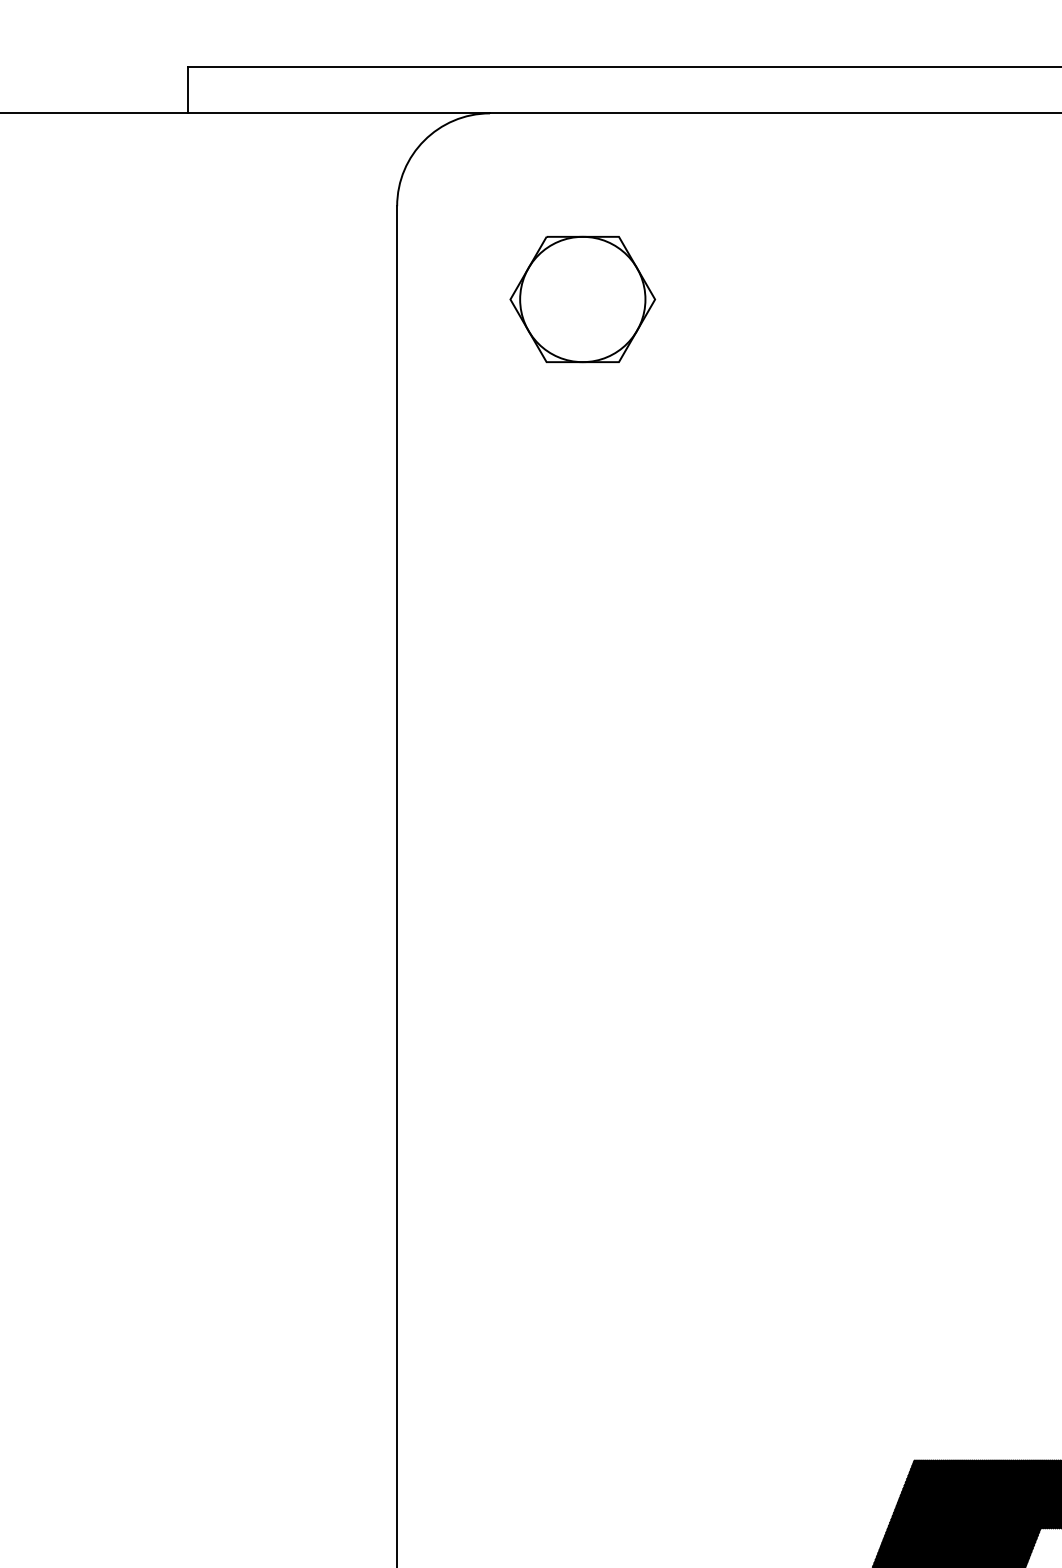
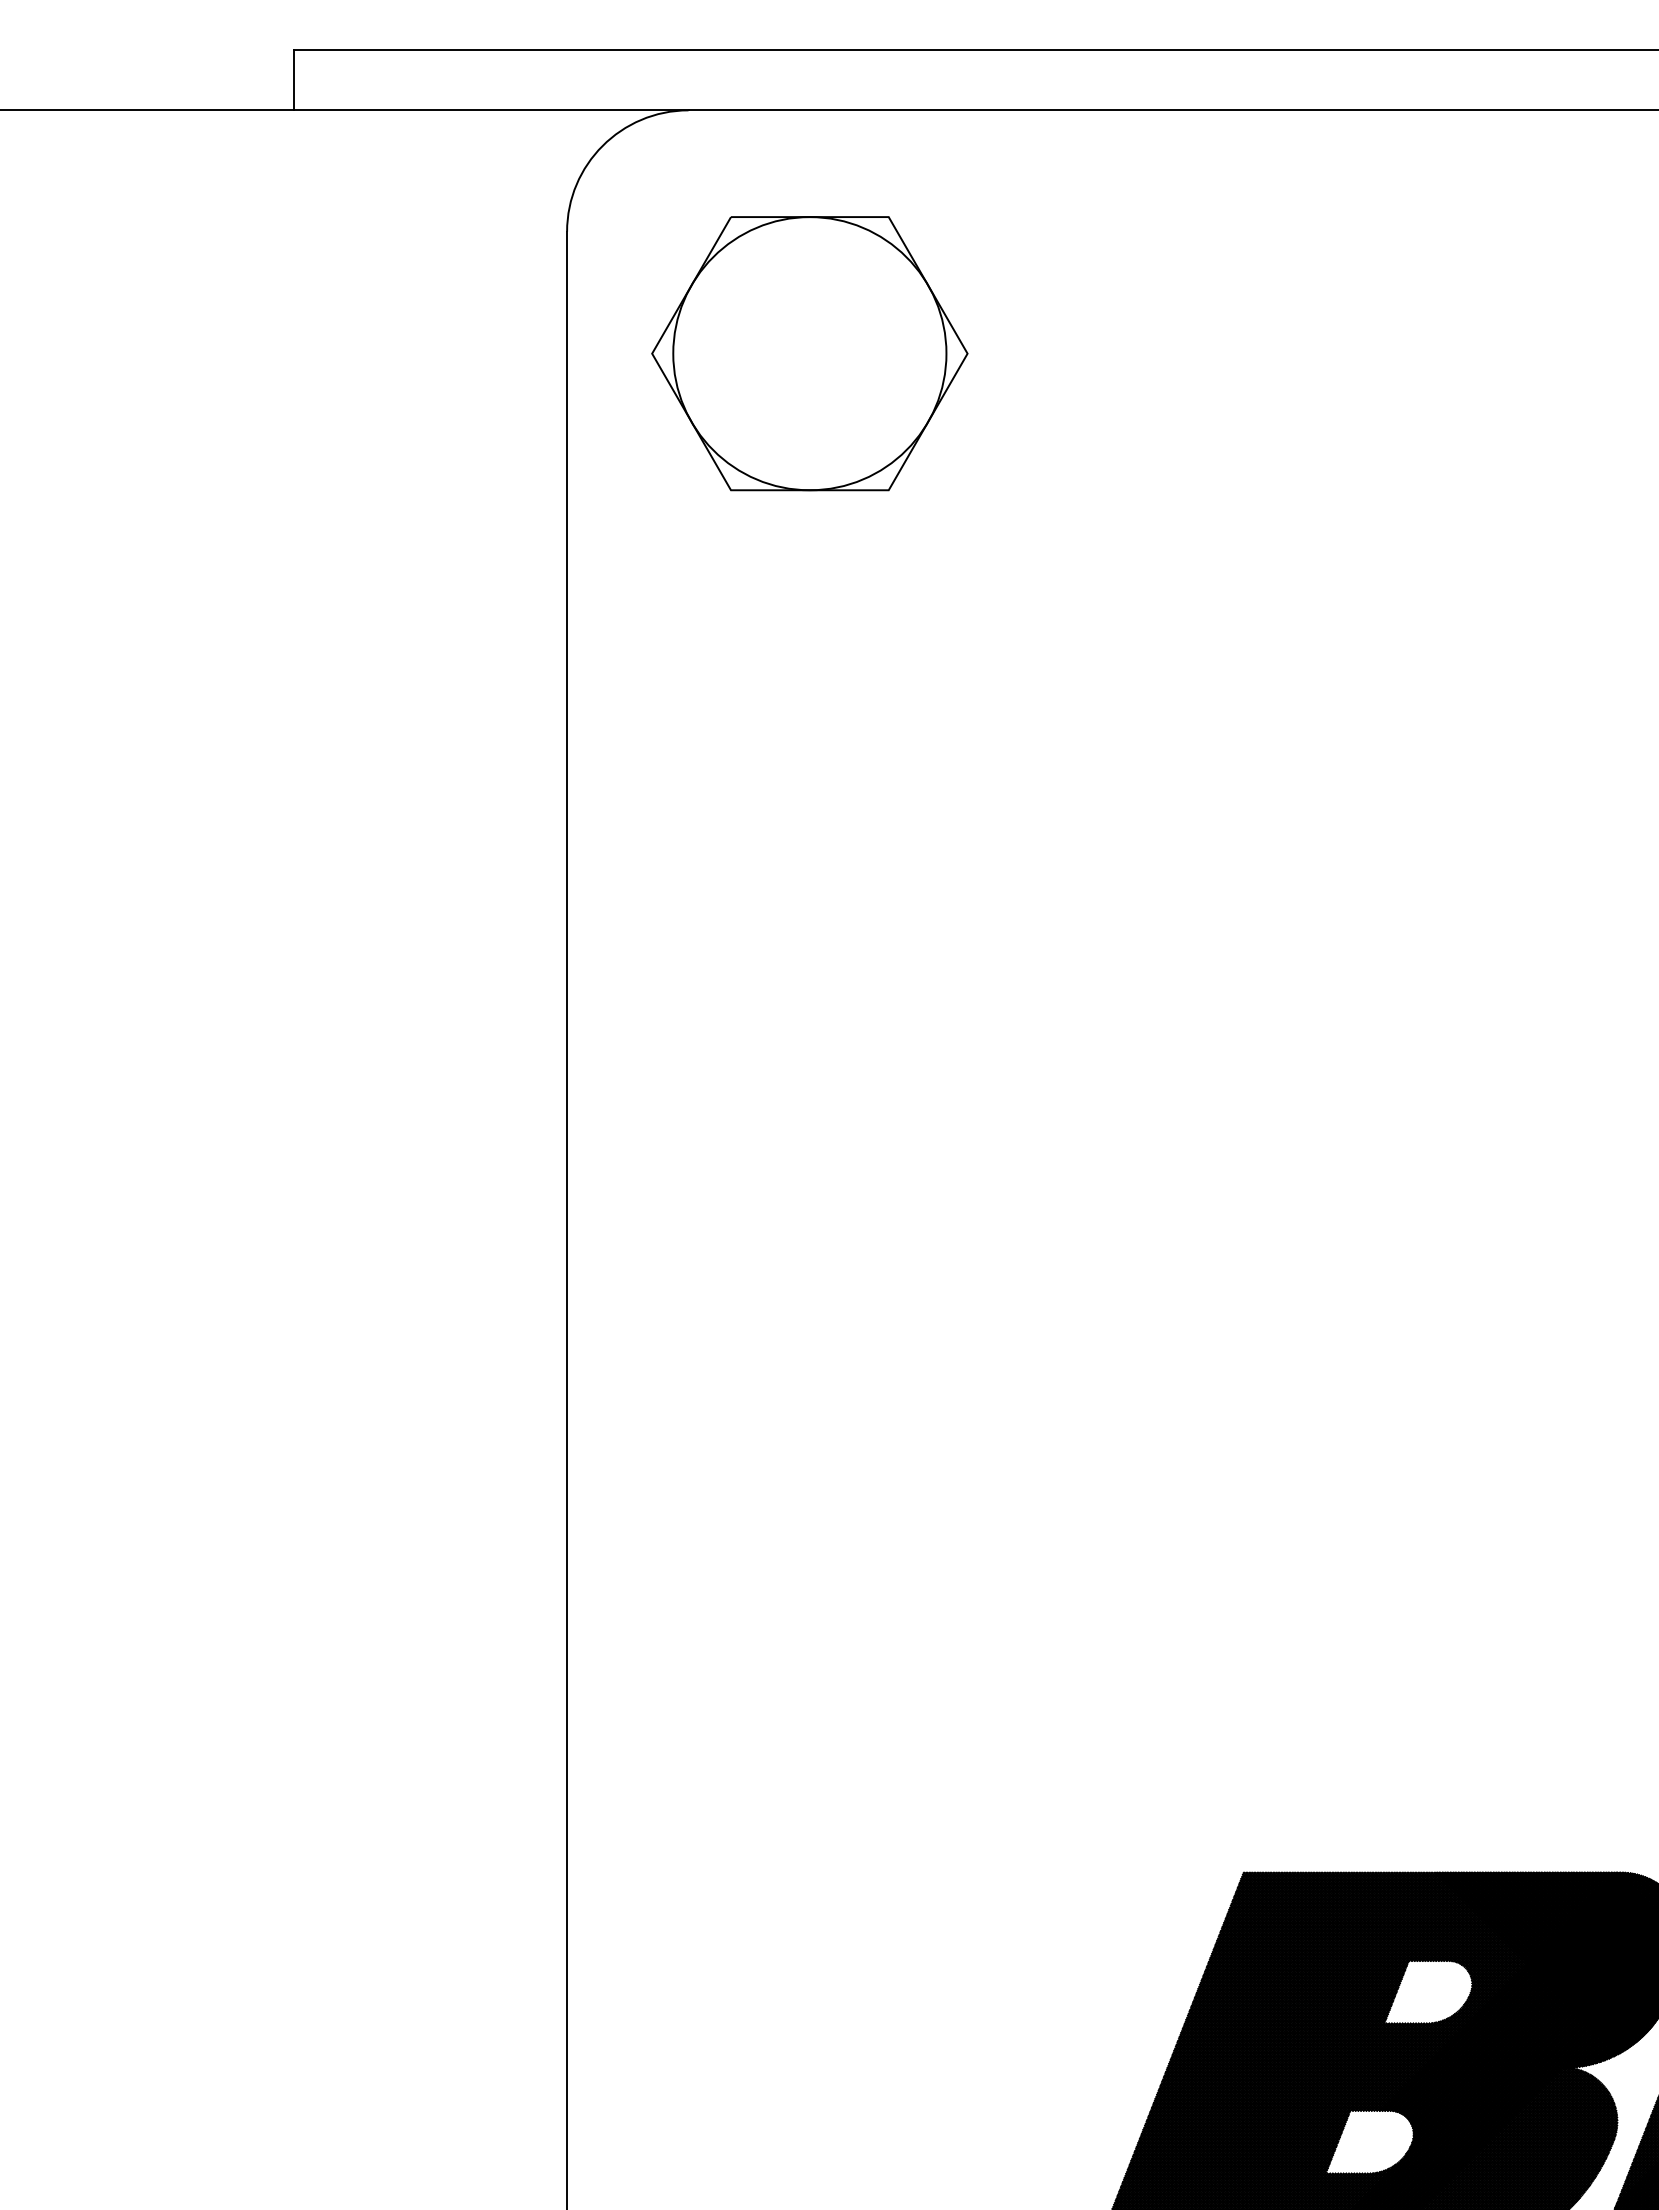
part: (582, 299) -> (809, 353), size x1.67

